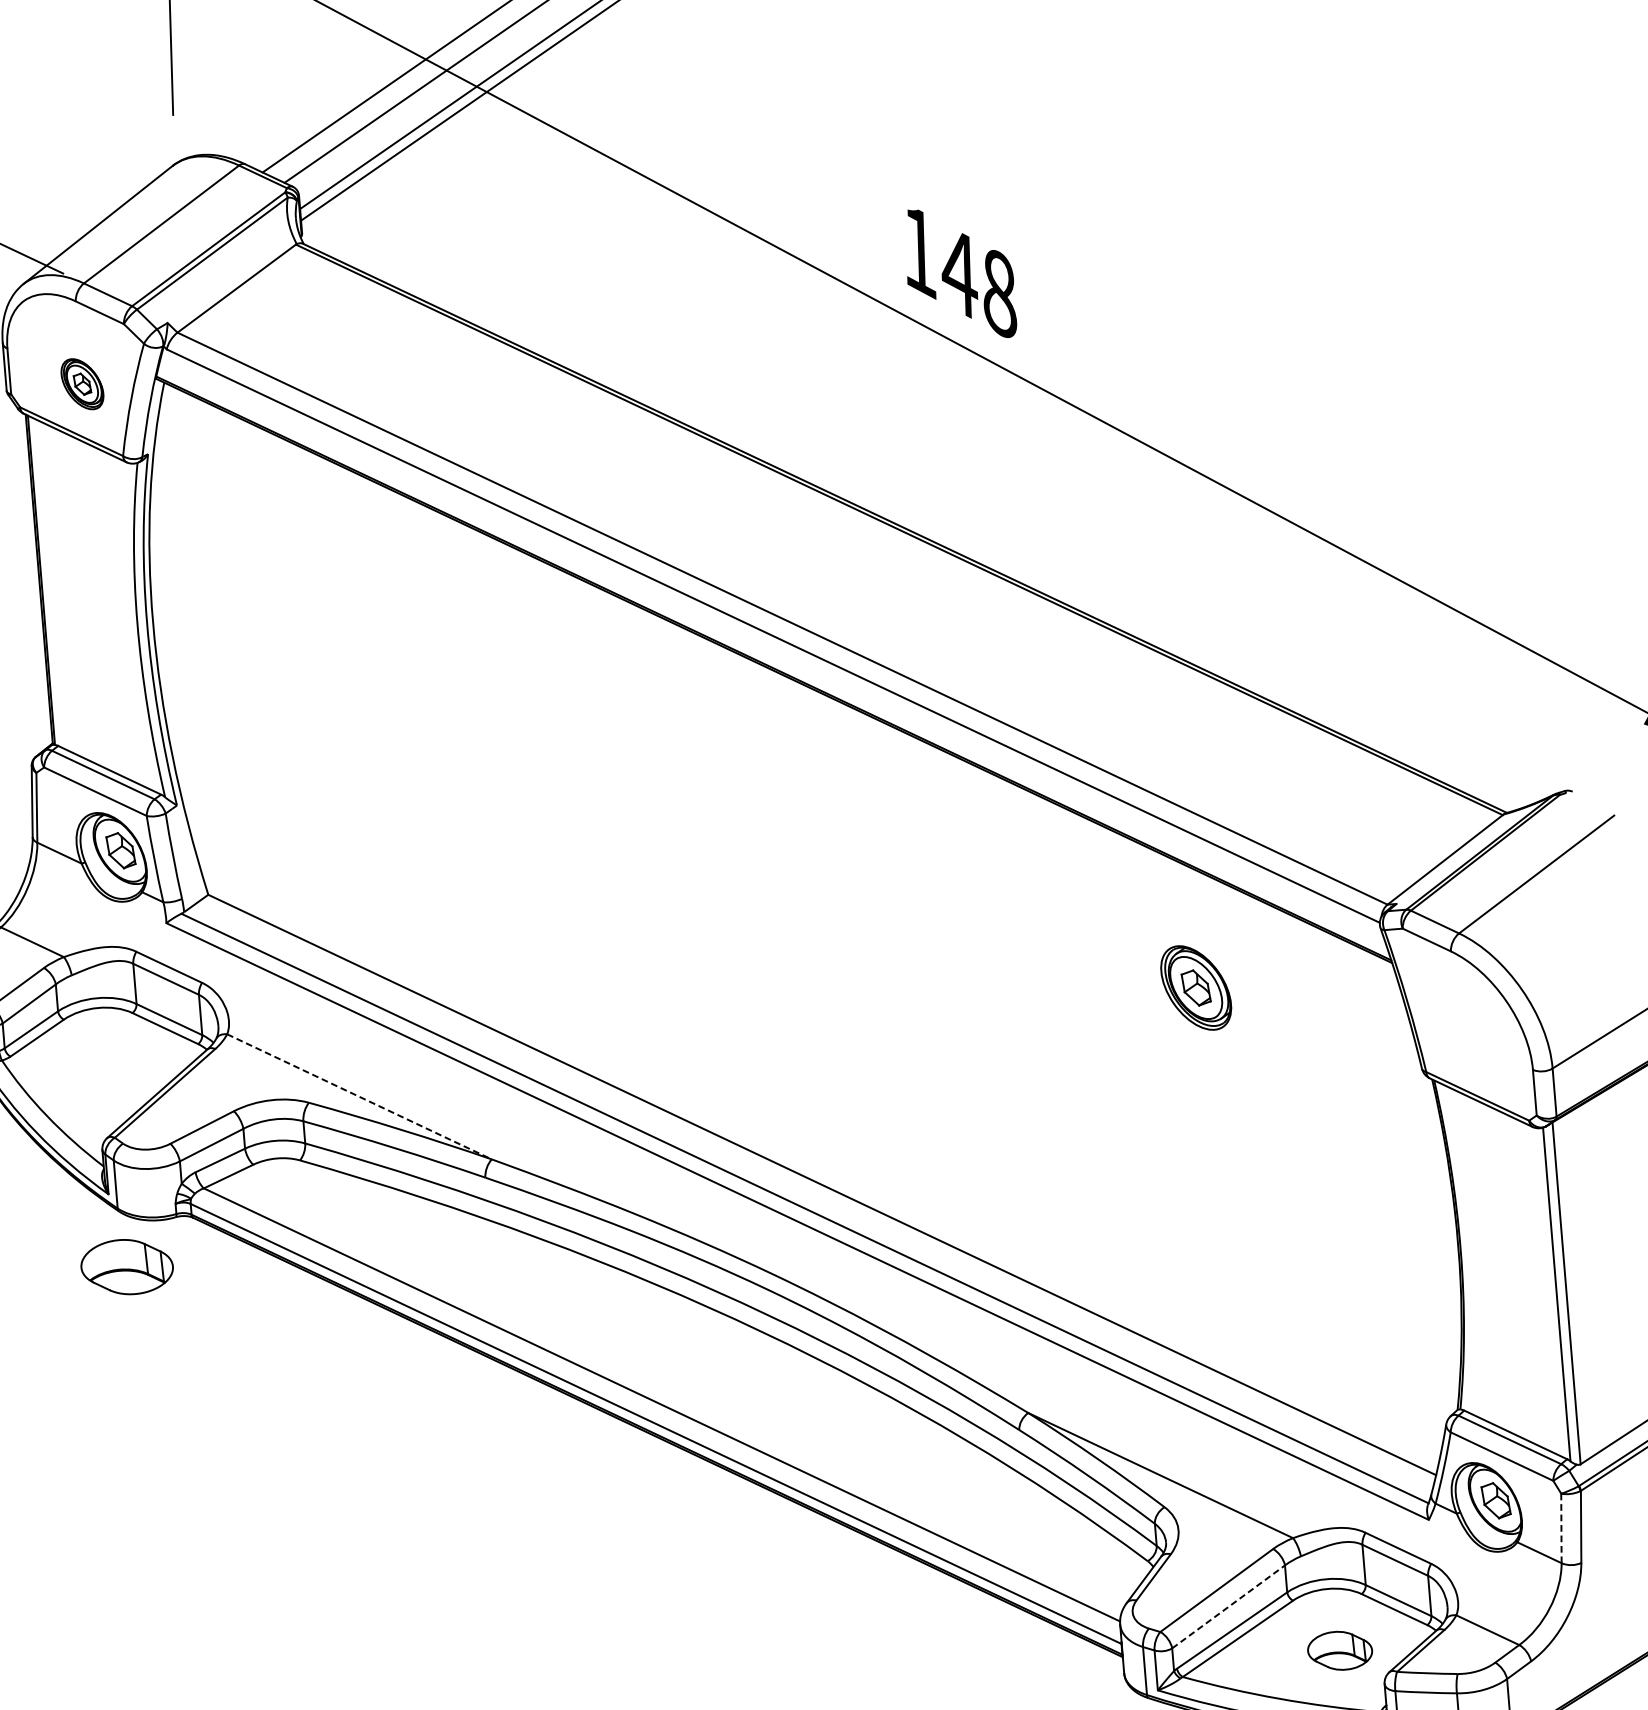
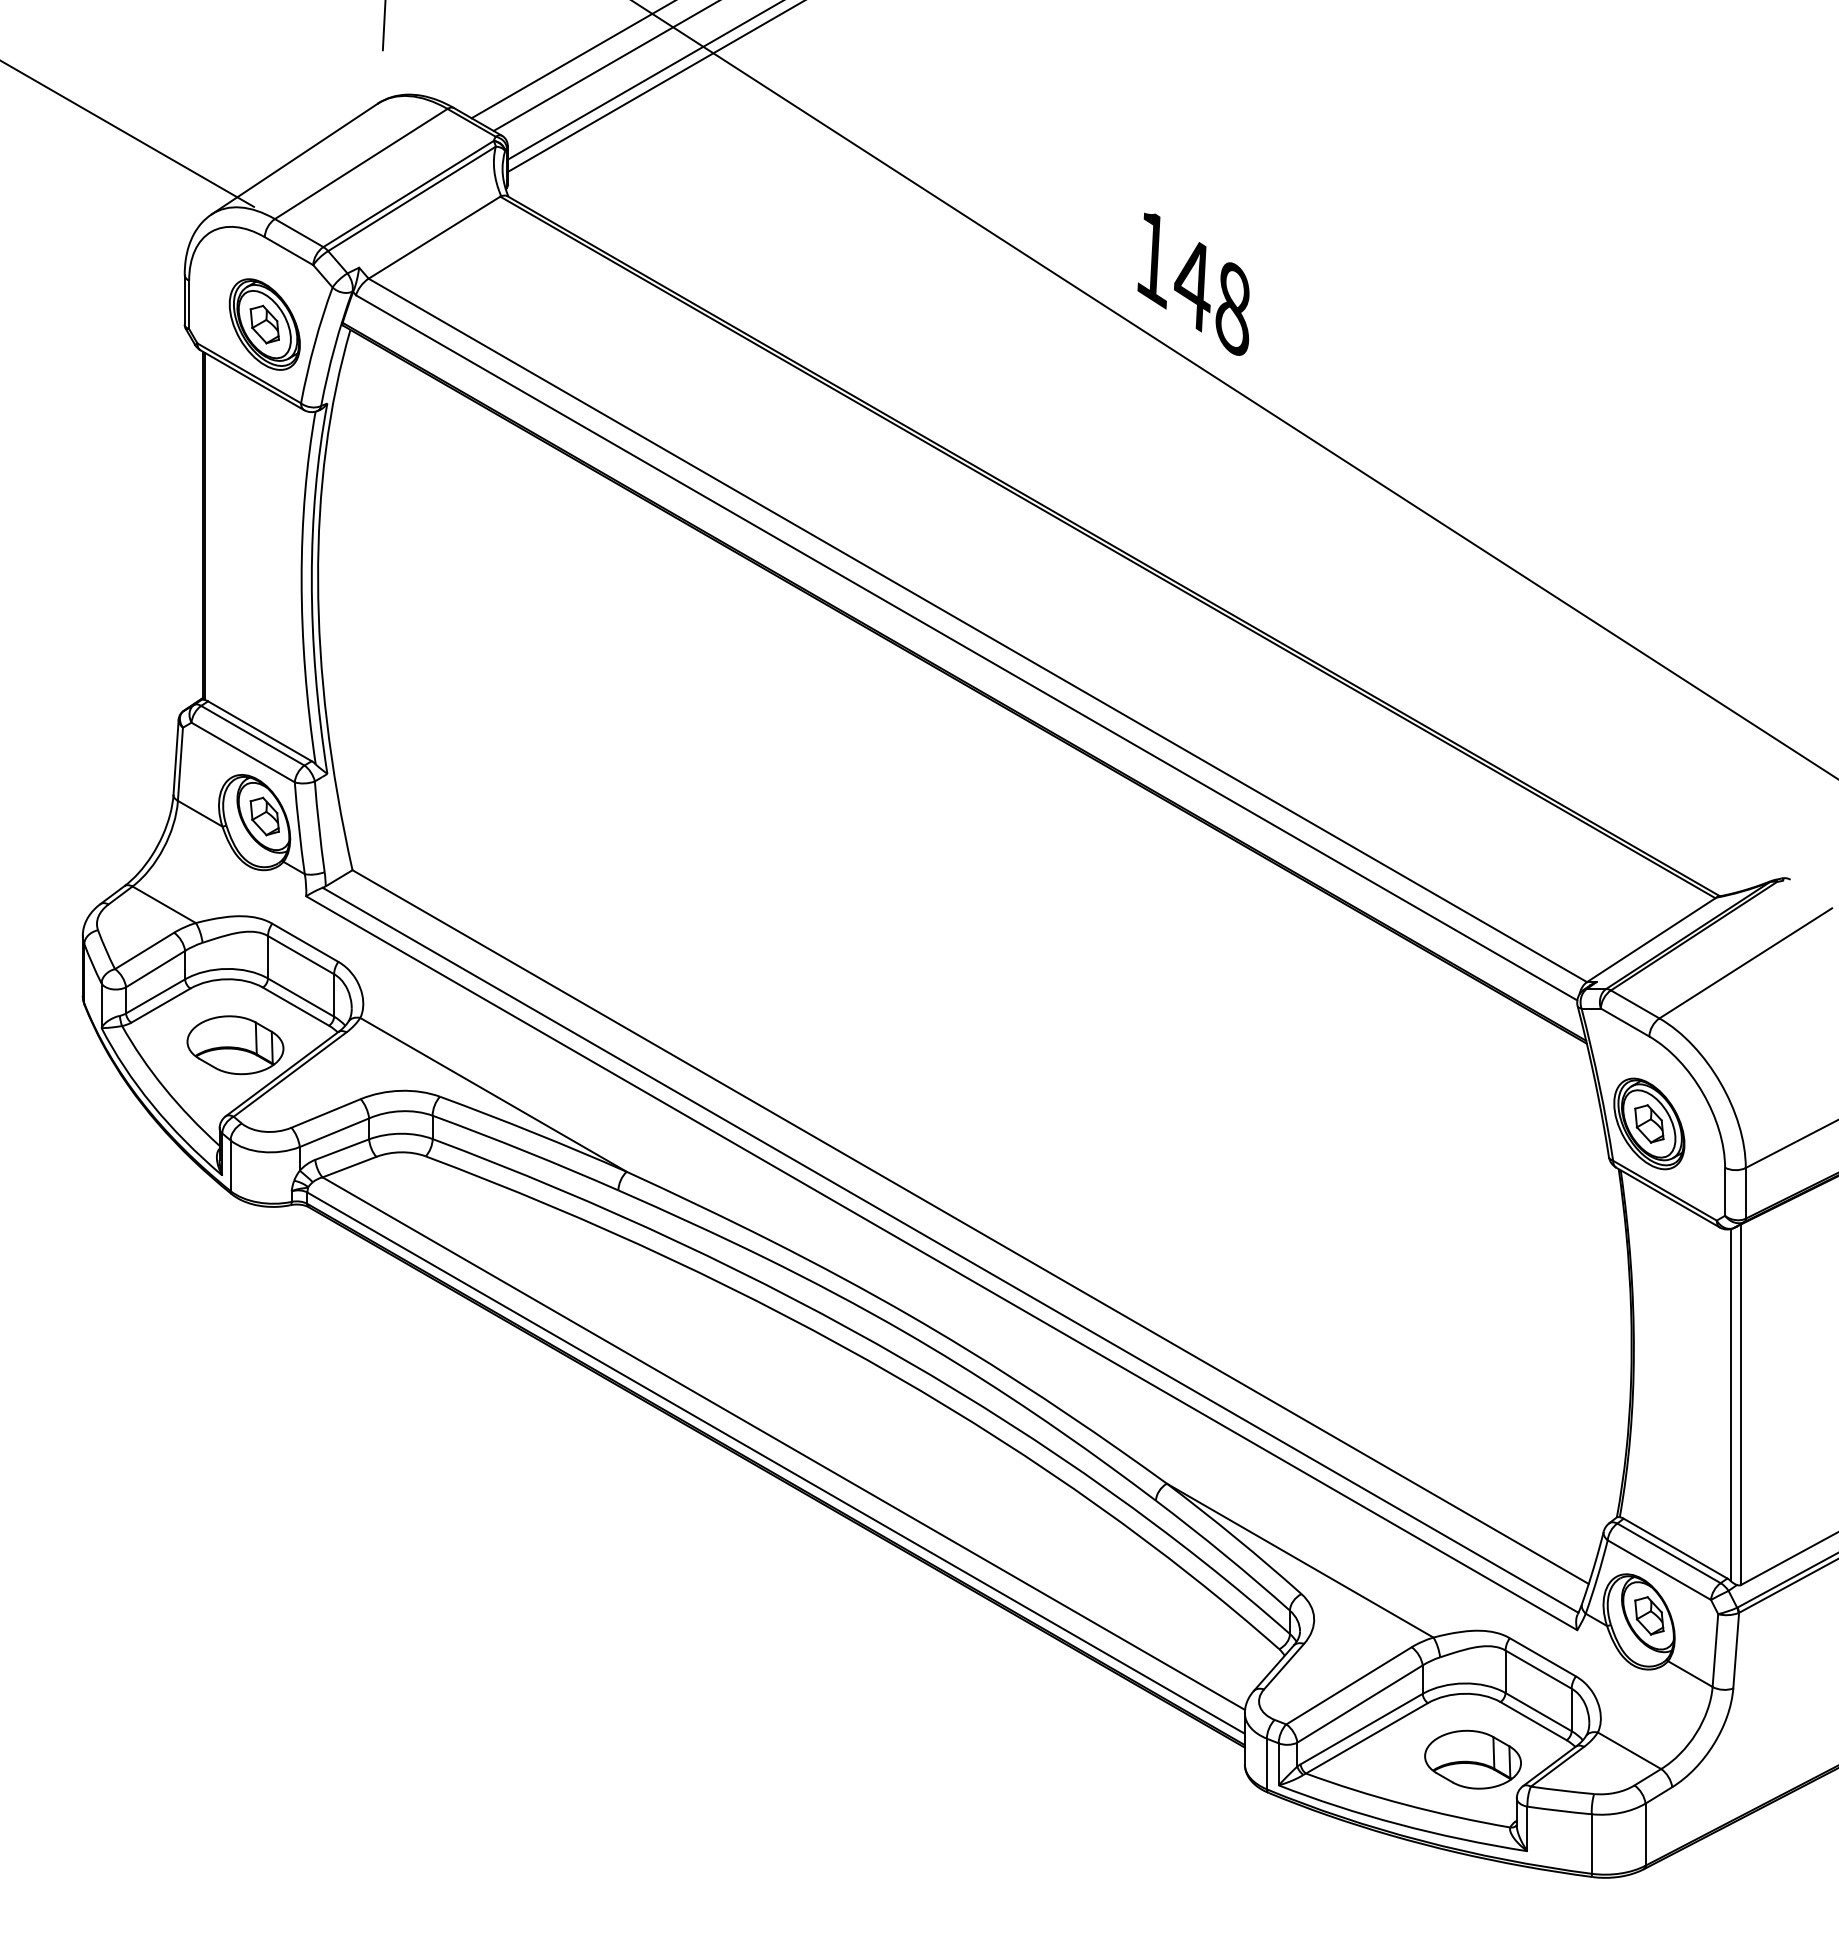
part: (82, 384) -> (264, 324), size x1.67
part: (1196, 987) -> (1649, 1123), moved
line: (359, 1096) -> (493, 1094), dashed -> solid
part: (127, 1267) -> (235, 1045), moved
line: (1561, 1528) -> (1715, 1650), dashed -> solid
line: (1229, 1607) -> (1360, 1704), dashed -> solid
part: (1339, 1650) -> (1472, 1759), size x1.43

